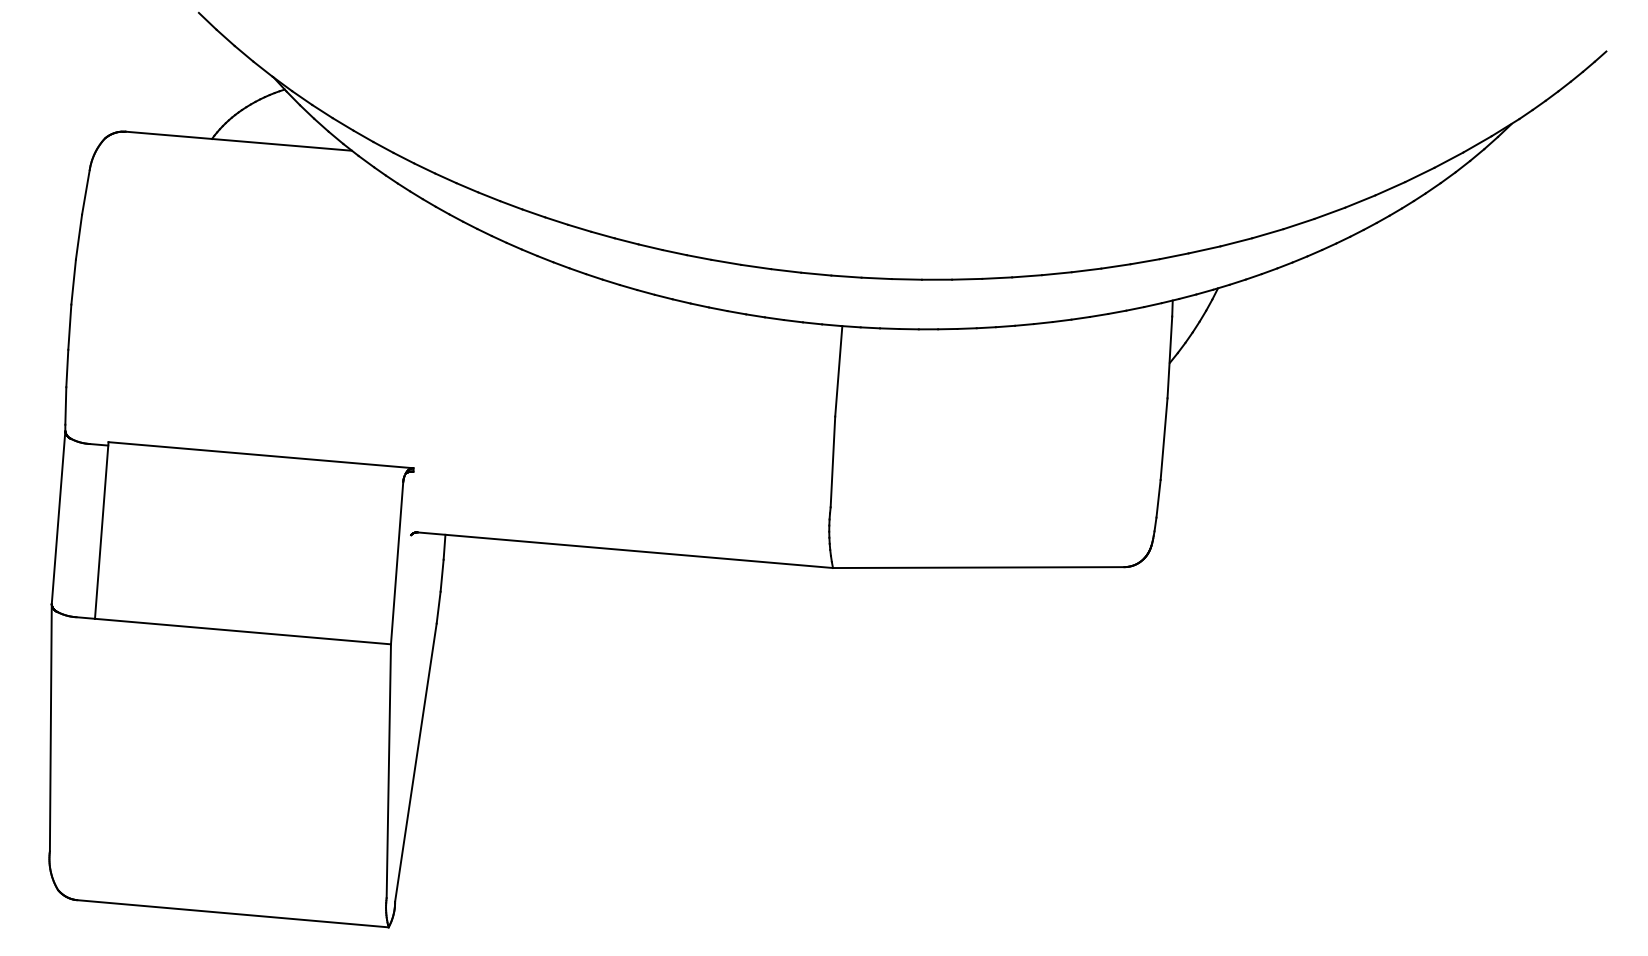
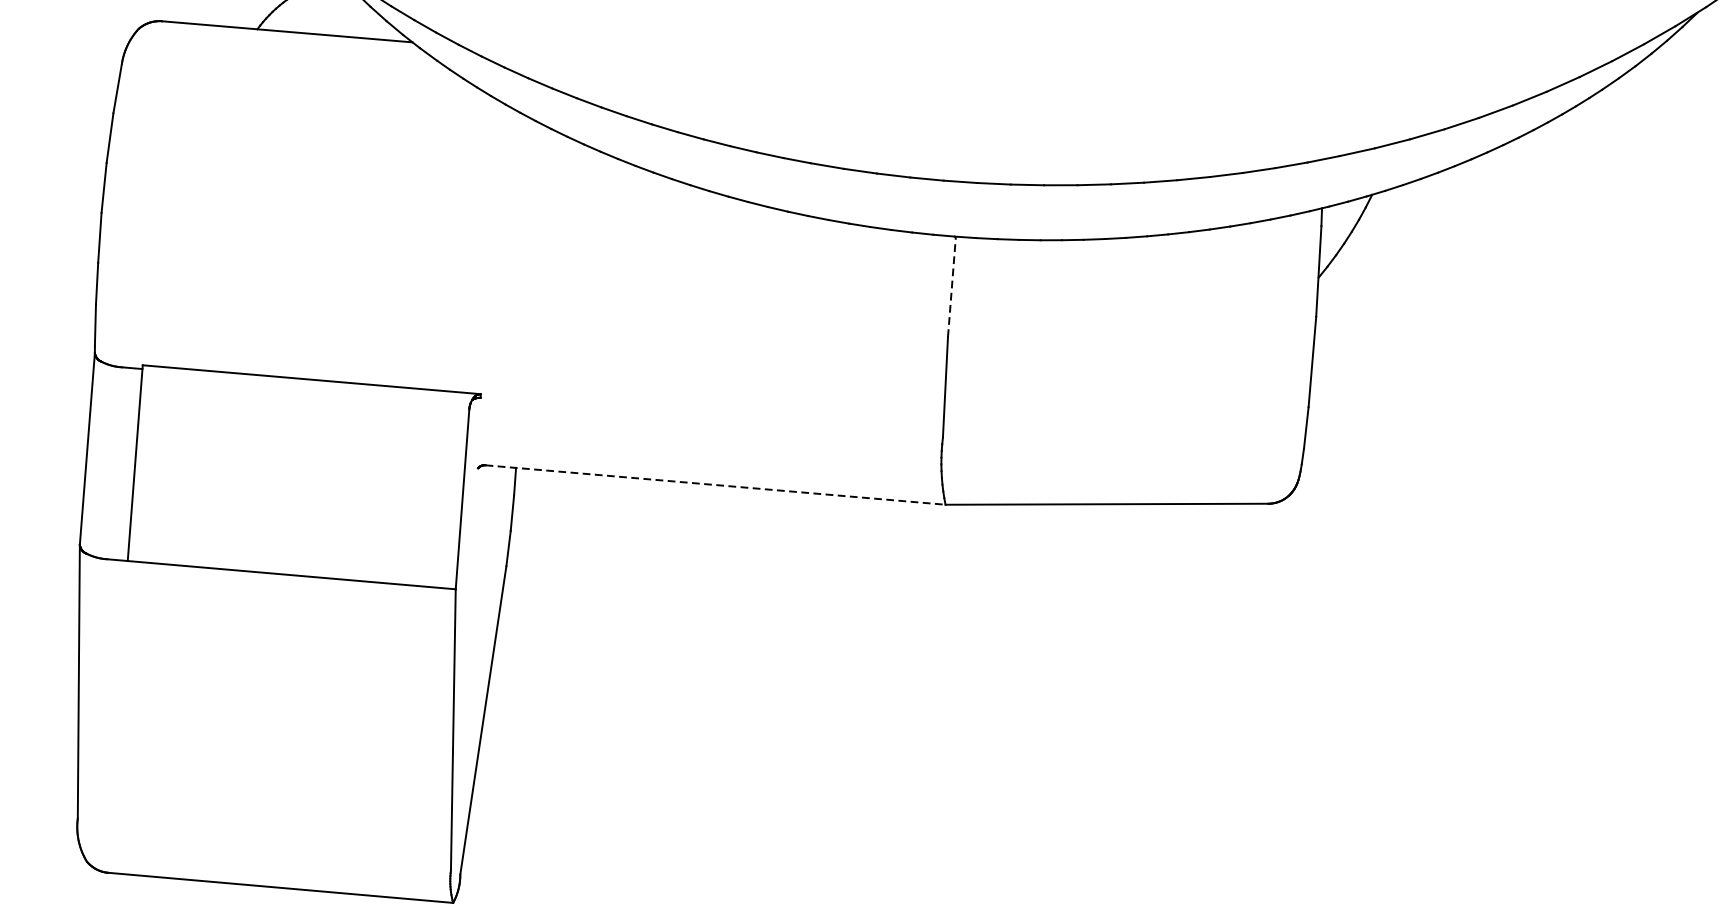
line: (838, 370) -> (951, 285), solid -> dashed
line: (625, 550) -> (715, 485), solid -> dashed

